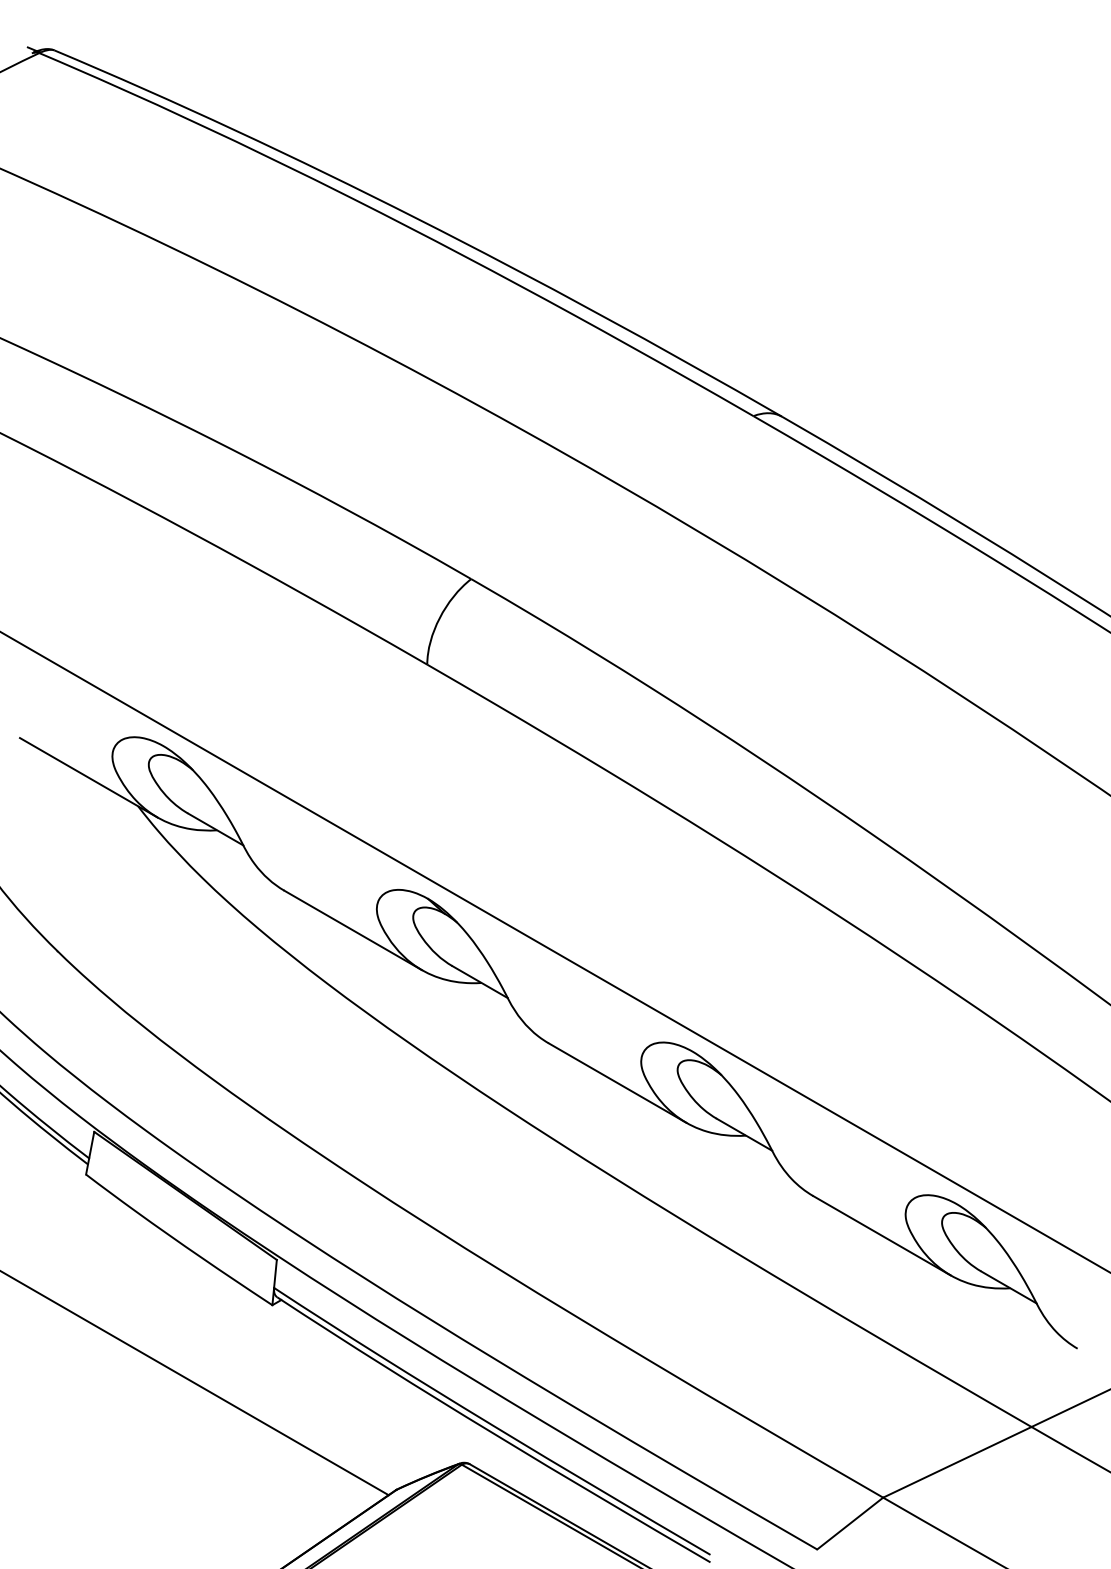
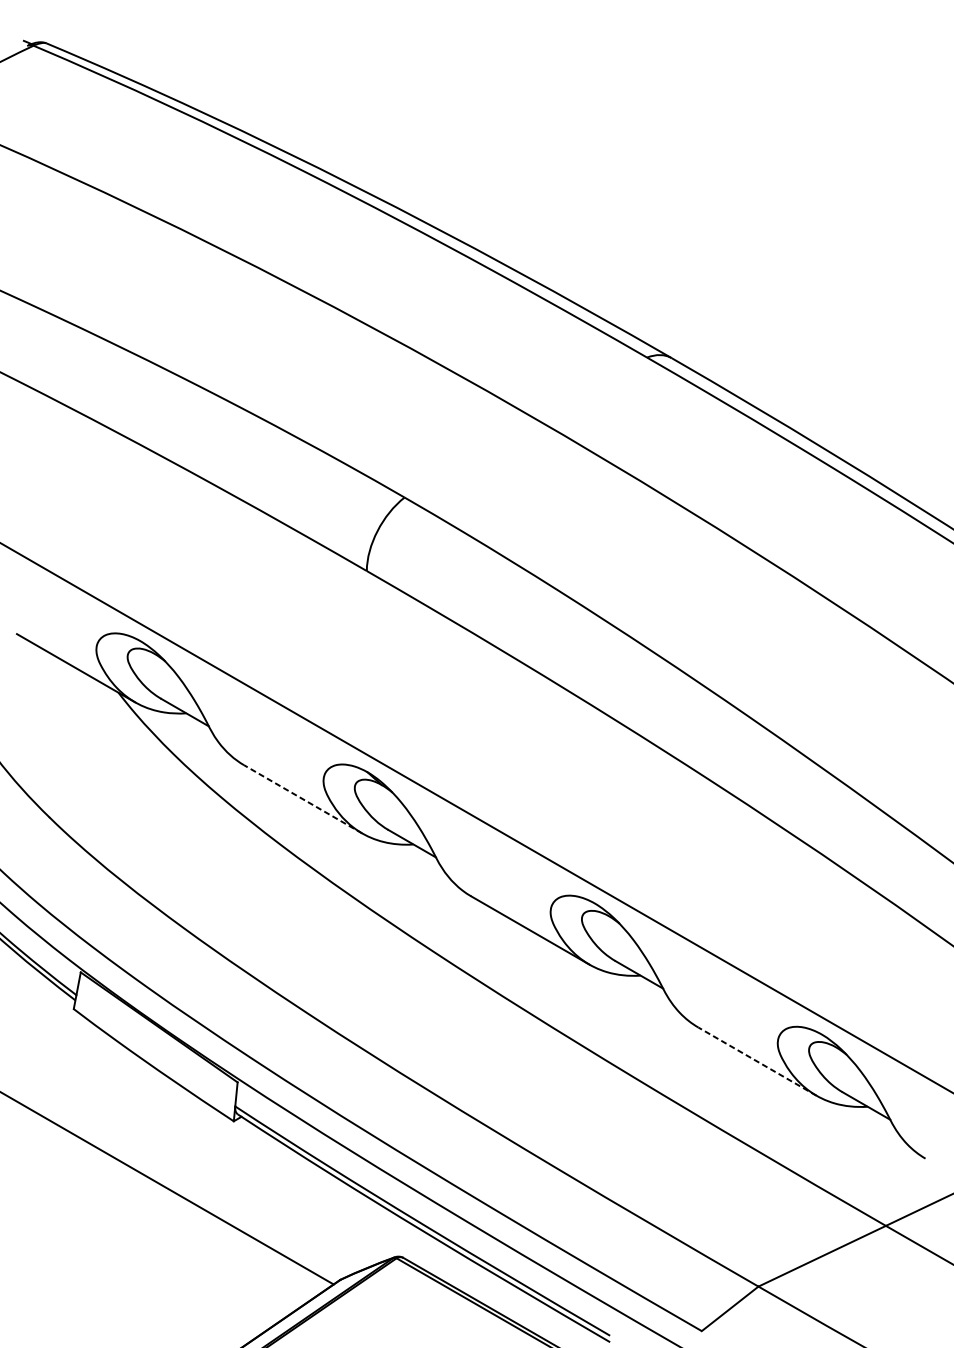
line: (352, 930) -> (302, 799), solid -> dashed
line: (881, 1235) -> (757, 1061), solid -> dashed

